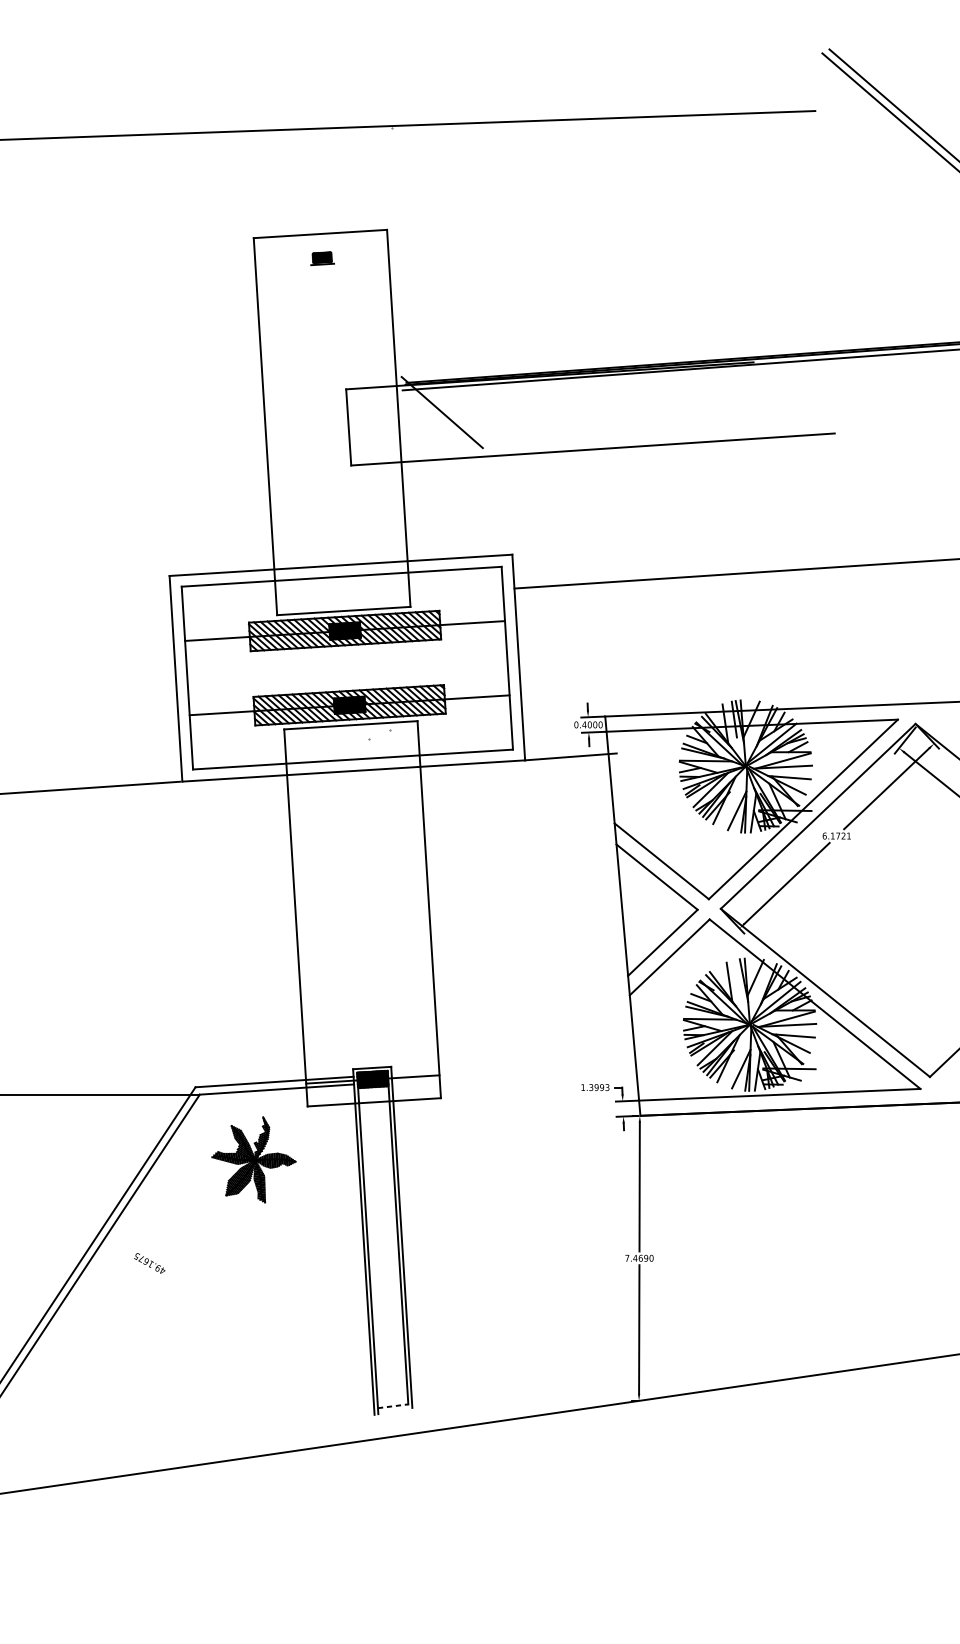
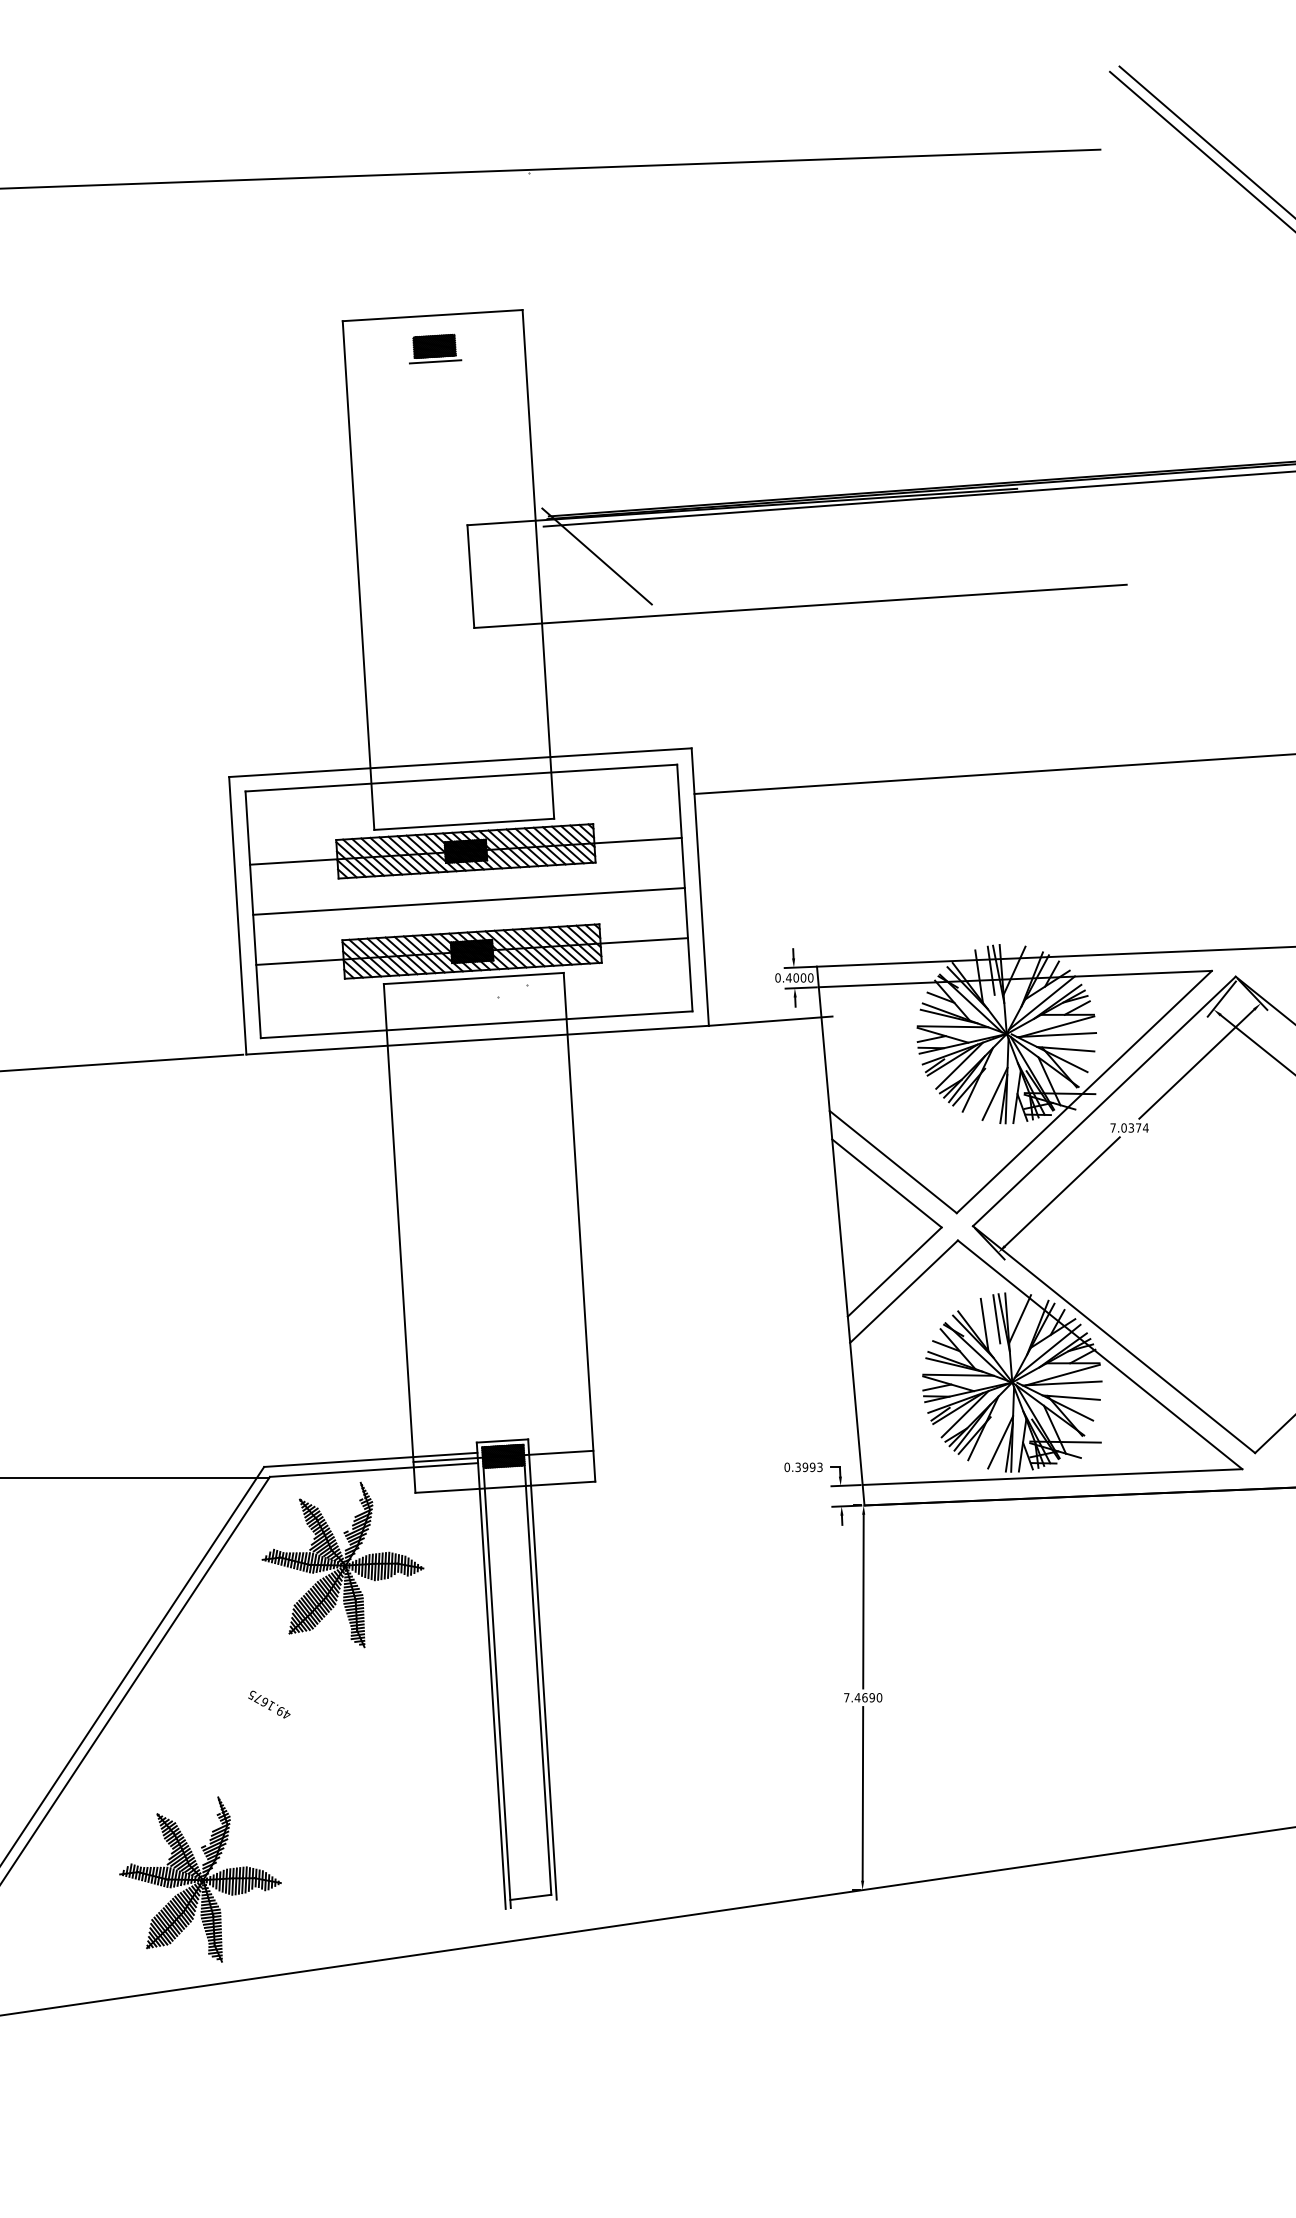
part: (322, 258) -> (435, 348), size x1.67
line: (346, 668) -> (468, 901), added
text: (836, 835) -> (1129, 1127), 6.1721 -> 7.0374
line: (738, 978) -> (996, 1319), added
text: (583, 1087) -> (787, 1467), 1.3993 -> 0.3993
part: (253, 1159) -> (342, 1564), size x1.43
text: (149, 1263) -> (269, 1704), moved
part: (148, 1393) -> (200, 1879), added
line: (392, 1406) -> (530, 1897), dashed -> solid

